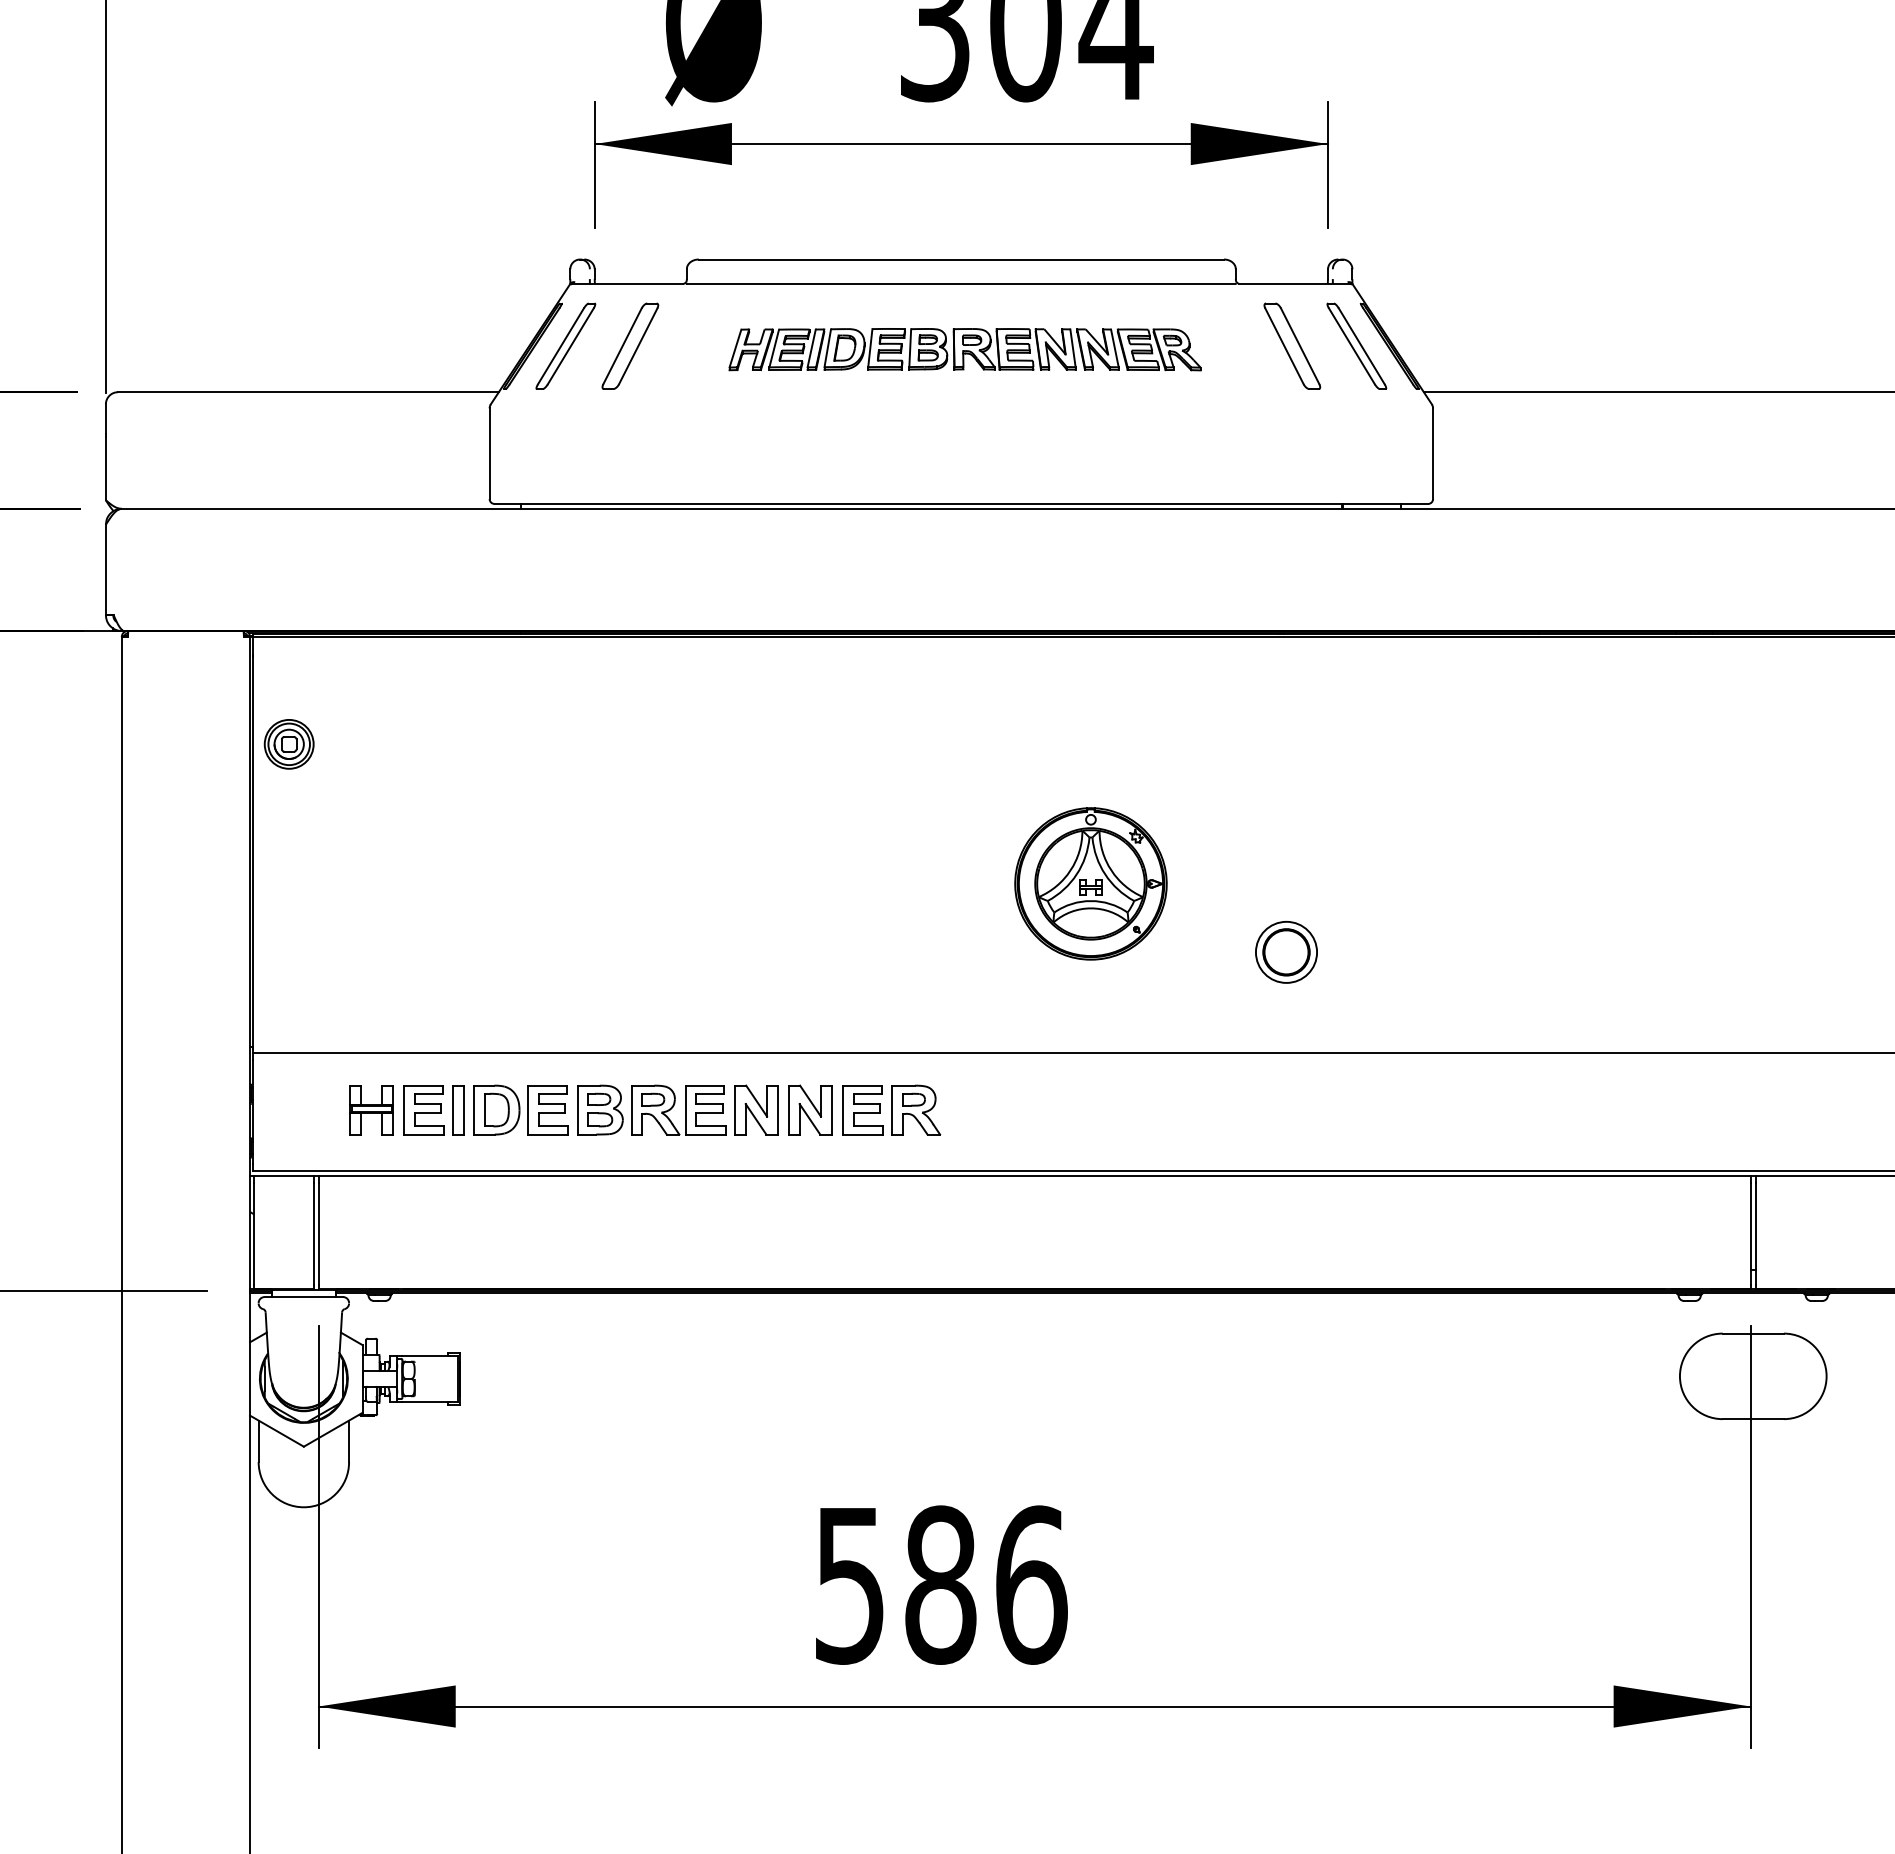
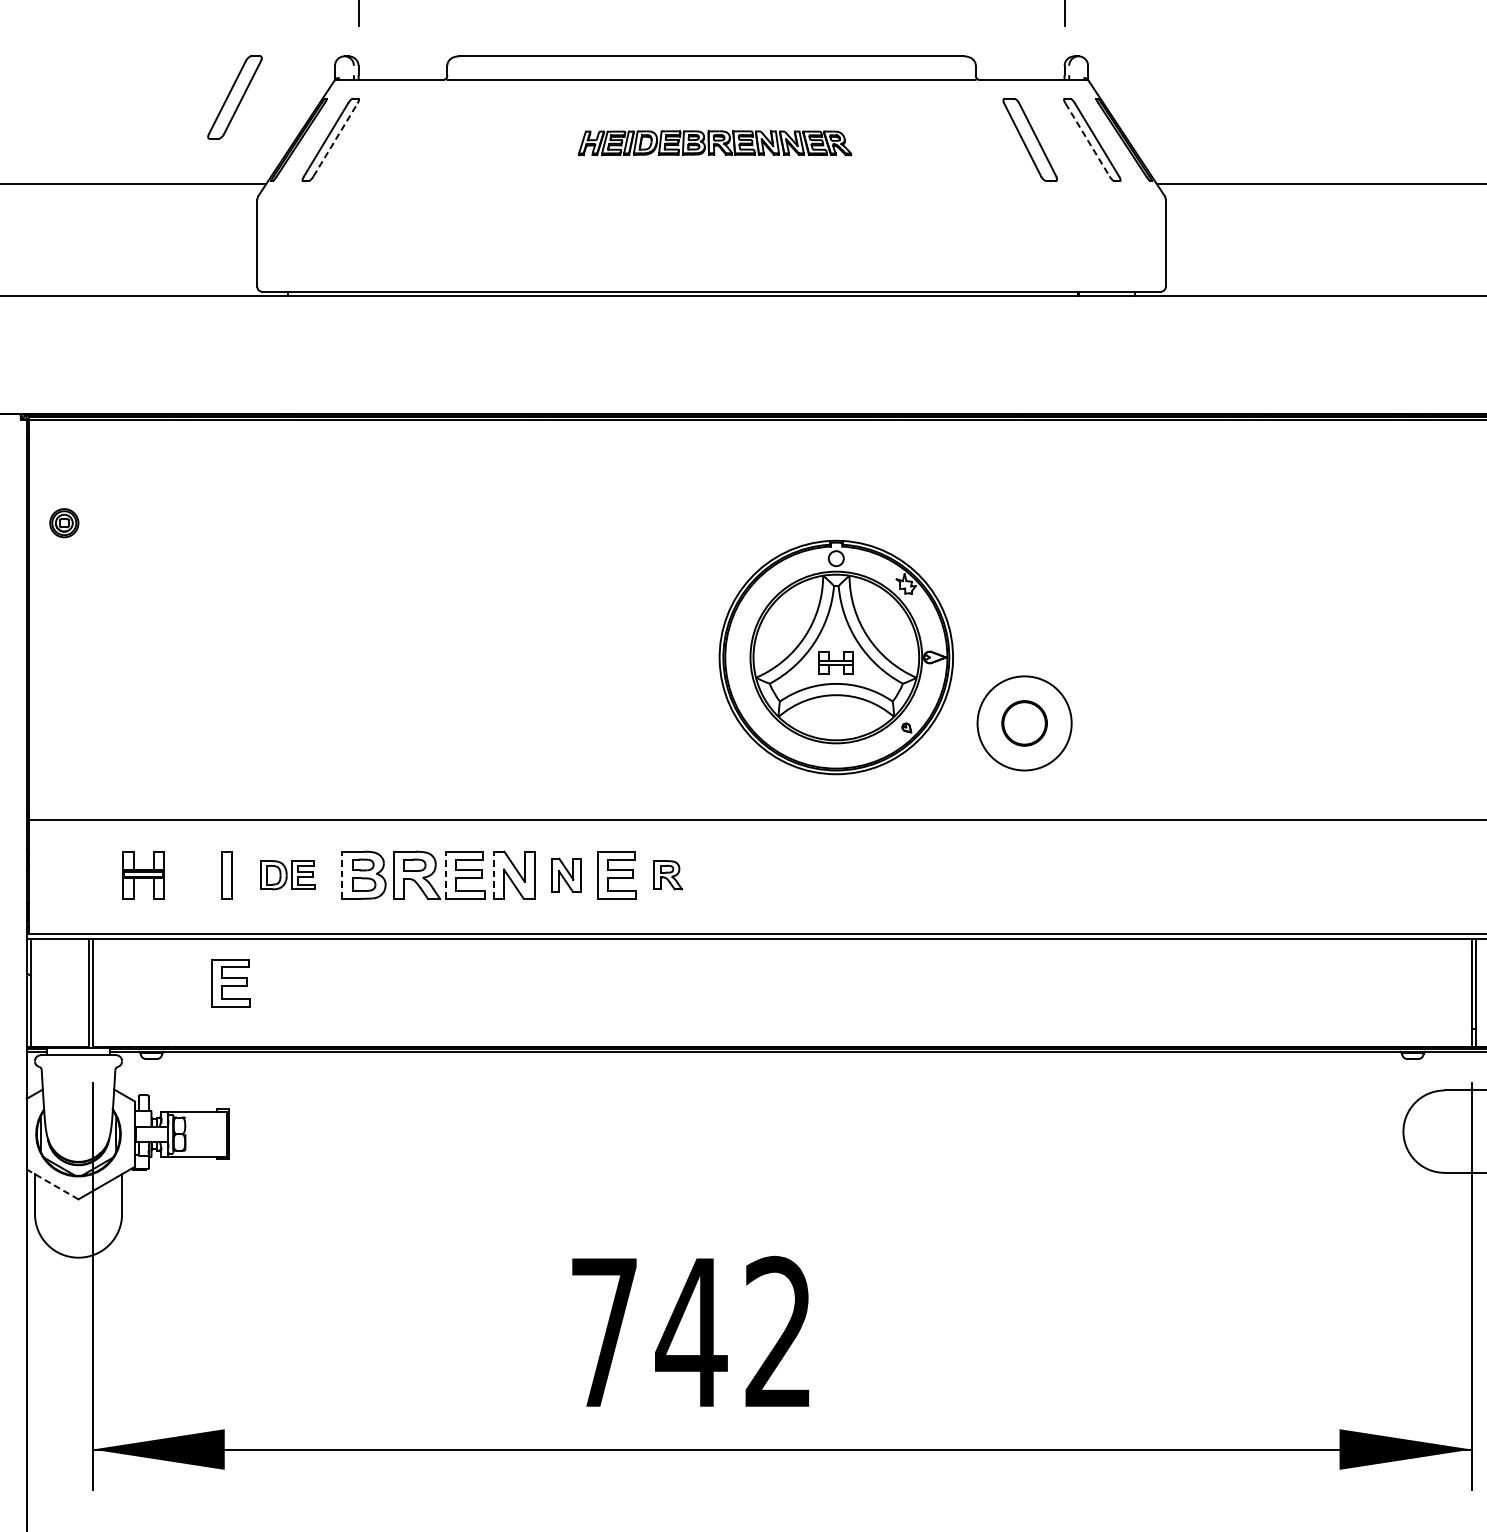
line: (571, 345) -> (336, 139), solid -> dashed
part: (630, 345) -> (235, 96), moved
line: (1352, 346) -> (1088, 140), solid -> dashed
part: (964, 349) -> (714, 142), size x0.6
part: (288, 744) -> (63, 523), size x0.6
part: (1090, 883) -> (835, 657), size x1.6
circle: (1286, 951) -> (1024, 722), size x1.6
part: (520, 1109) -> (287, 874), size x0.6
line: (577, 1109) -> (341, 874), solid -> dashed
line: (685, 1109) -> (445, 874), solid -> dashed
line: (735, 1109) -> (494, 874), solid -> dashed
part: (810, 1109) -> (566, 874), size x0.7
part: (916, 1109) -> (668, 874), size x0.6
part: (423, 1110) -> (230, 983), moved
line: (276, 1430) -> (52, 1183), solid -> dashed
text: (941, 1584) -> (692, 1332), 586 -> 742

